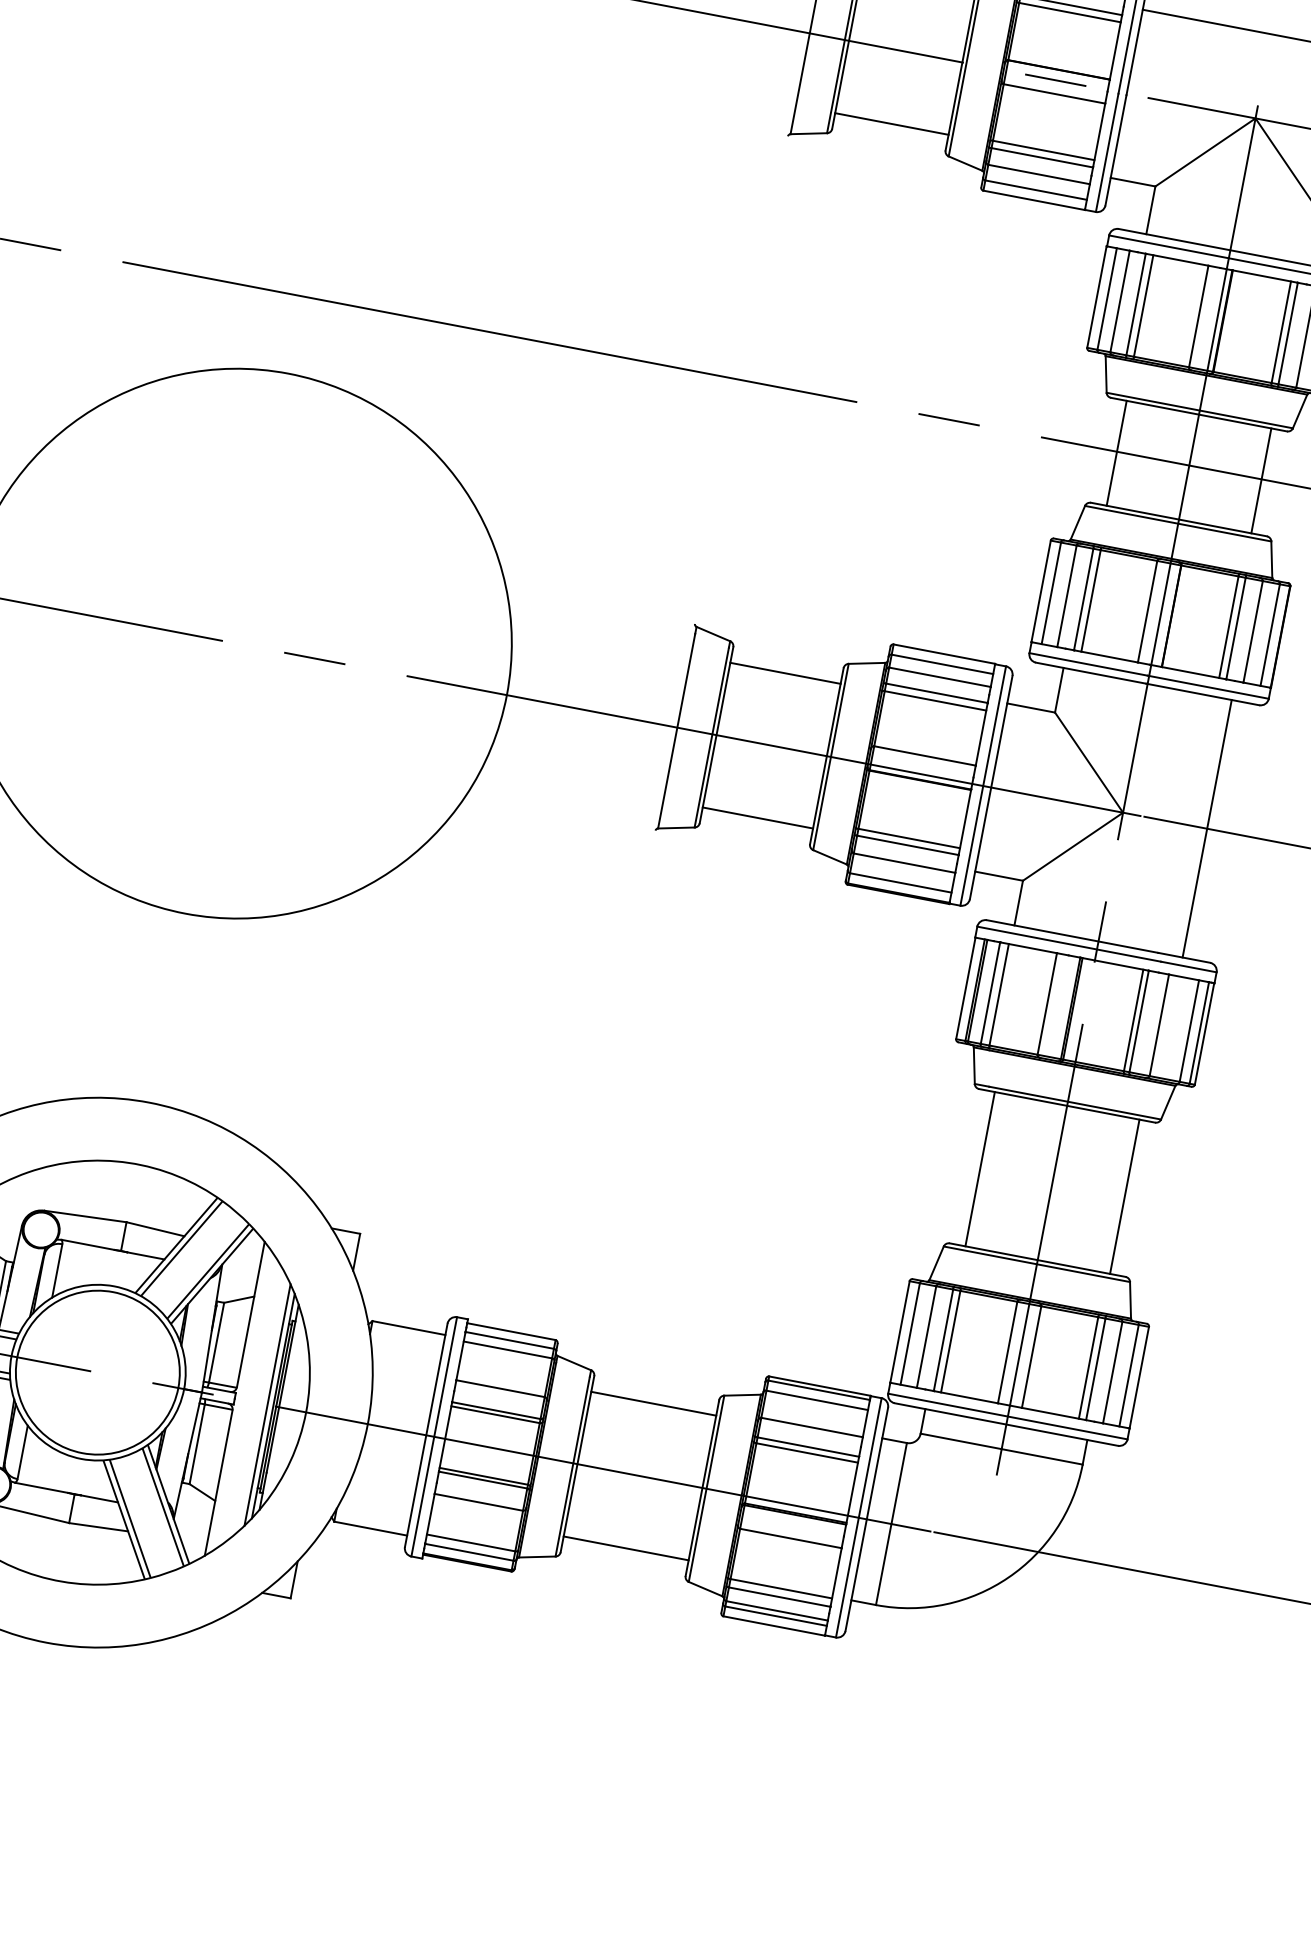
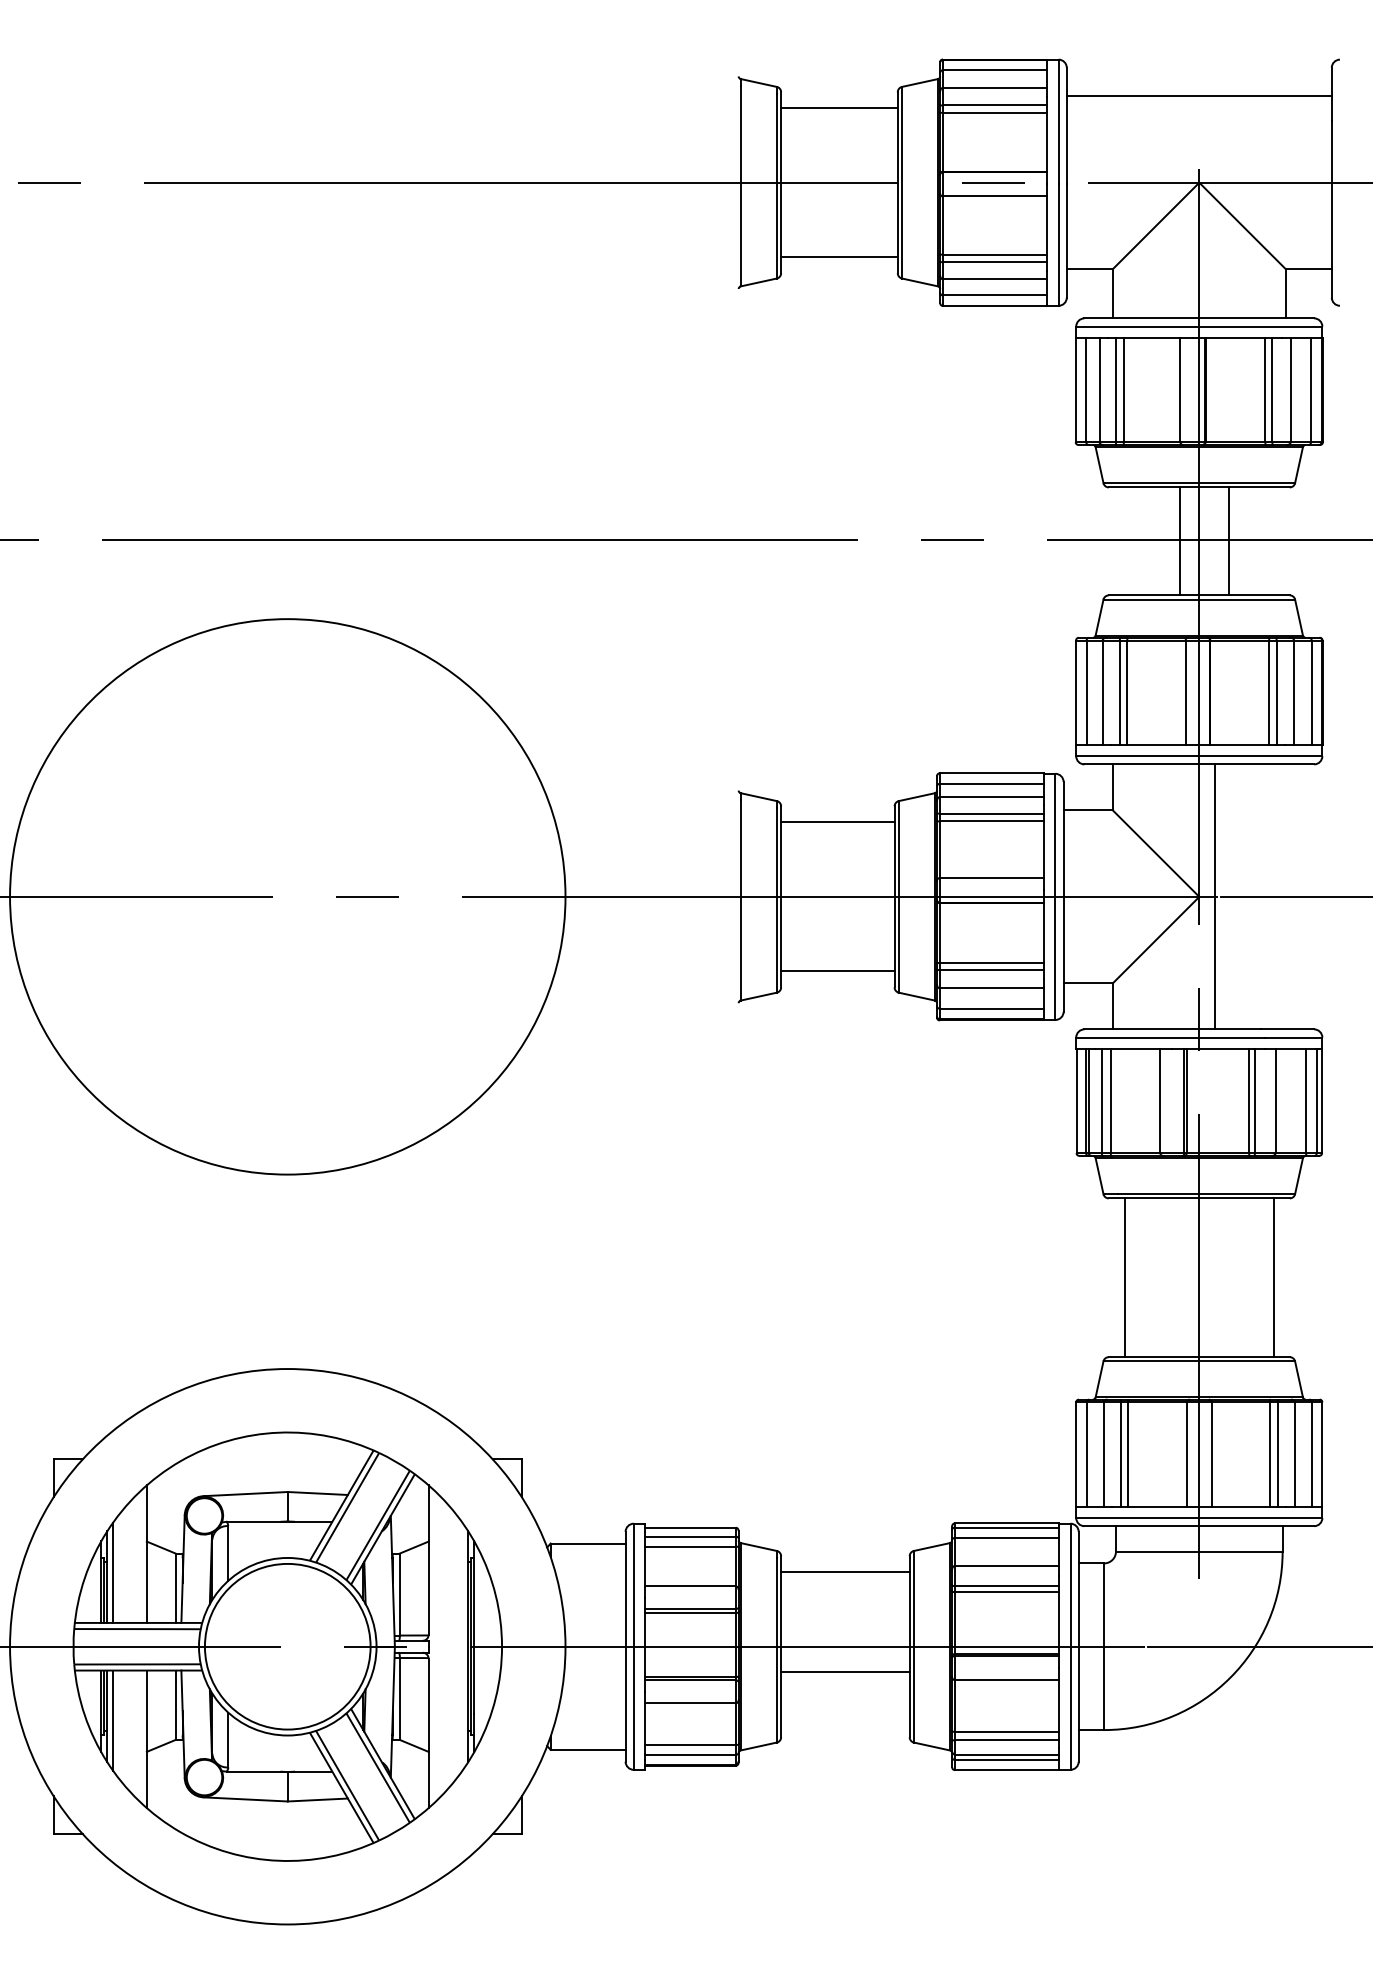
line: (1116, 453) -> (1179, 541), moved
line: (1261, 480) -> (1228, 541), moved
line: (1206, 828) -> (1214, 896), moved
line: (267, 1404) -> (462, 1646), removed
line: (626, 1548) -> (845, 1672), moved

